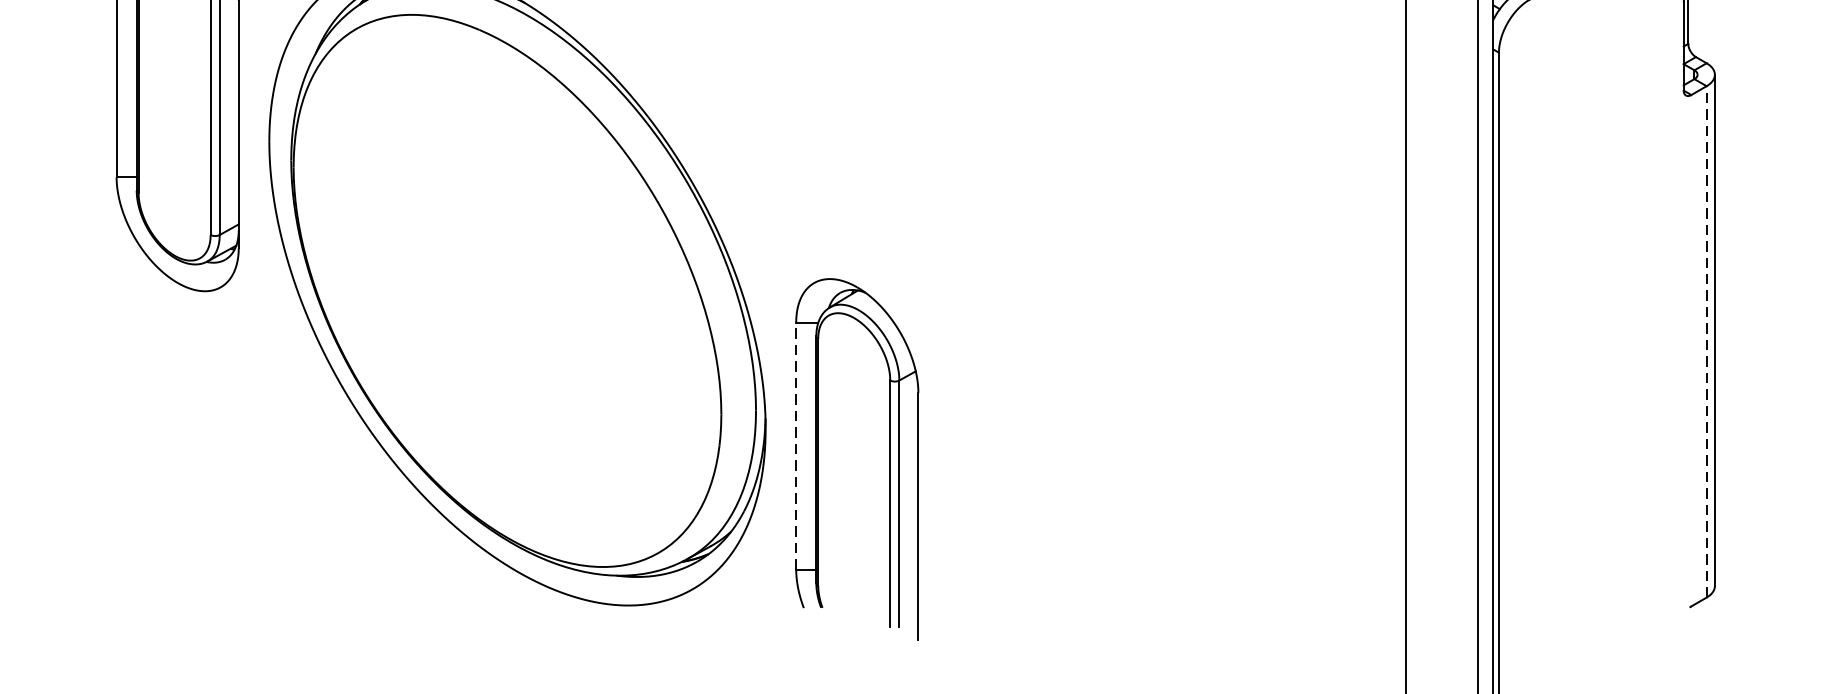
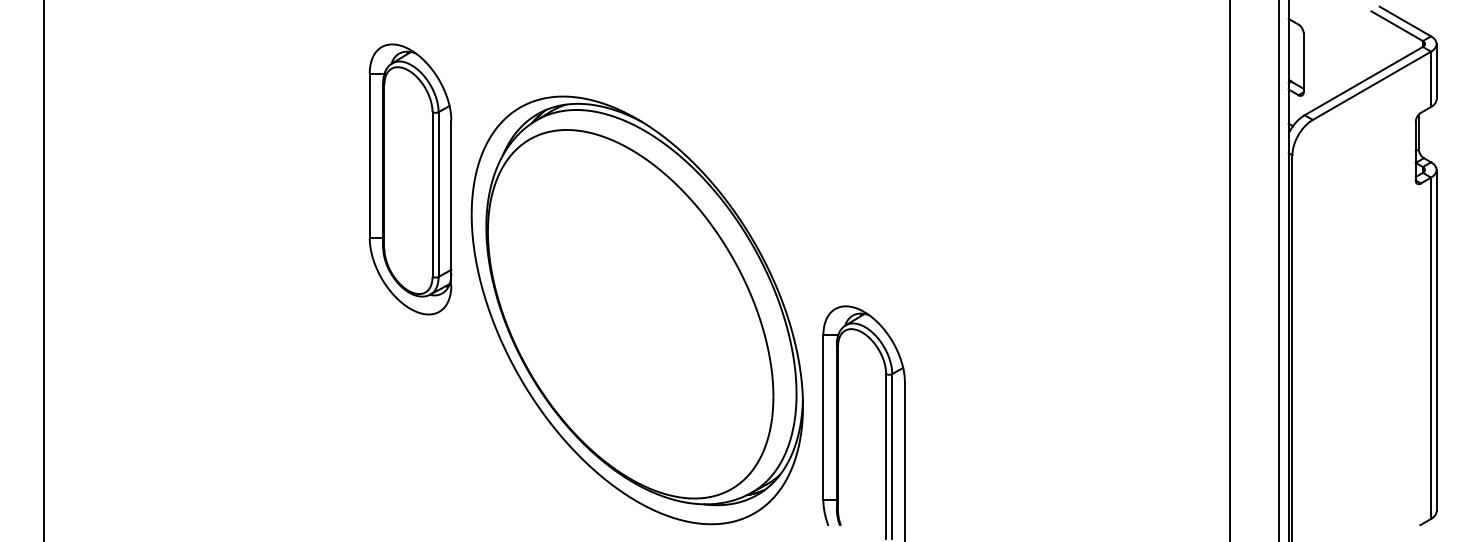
line: (1707, 342) -> (1431, 348), dashed -> solid
line: (796, 445) -> (823, 417), dashed -> solid

